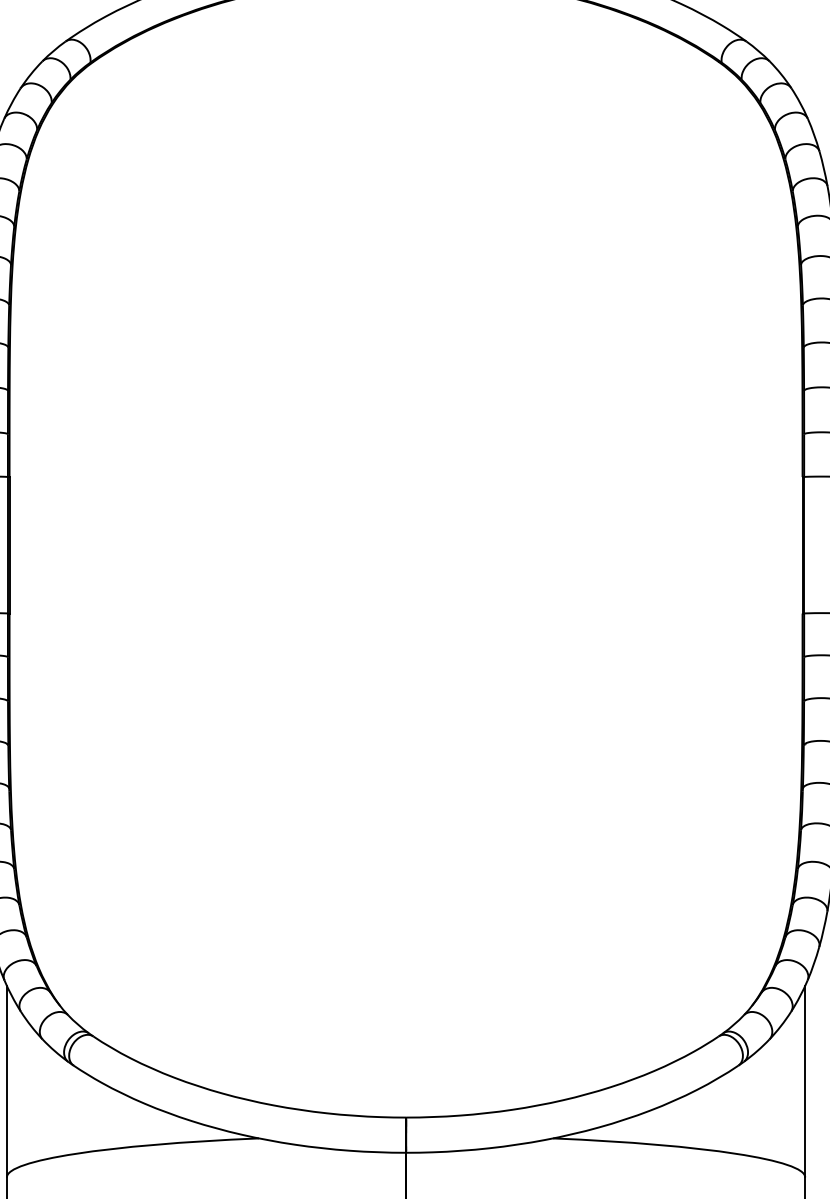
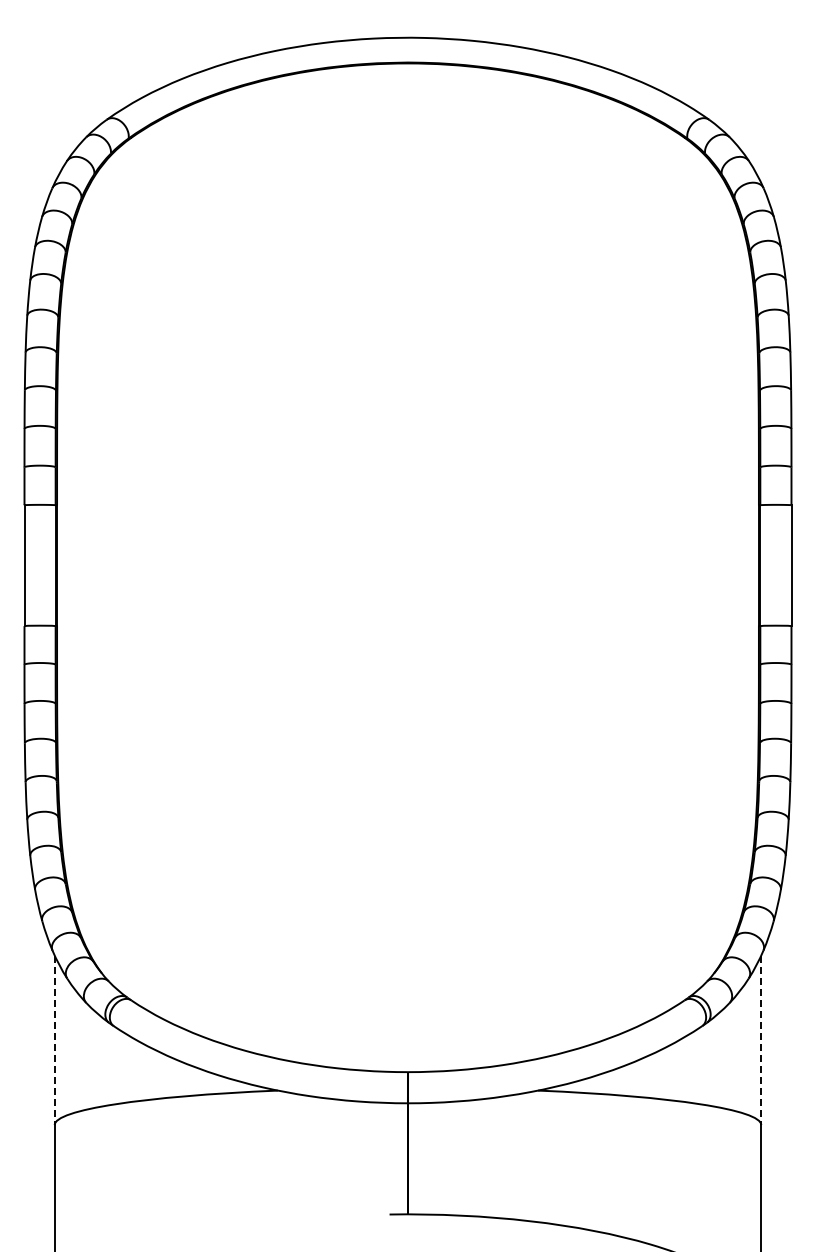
line: (6, 1081) -> (54, 1040), solid -> dashed
line: (805, 1081) -> (761, 1040), solid -> dashed

